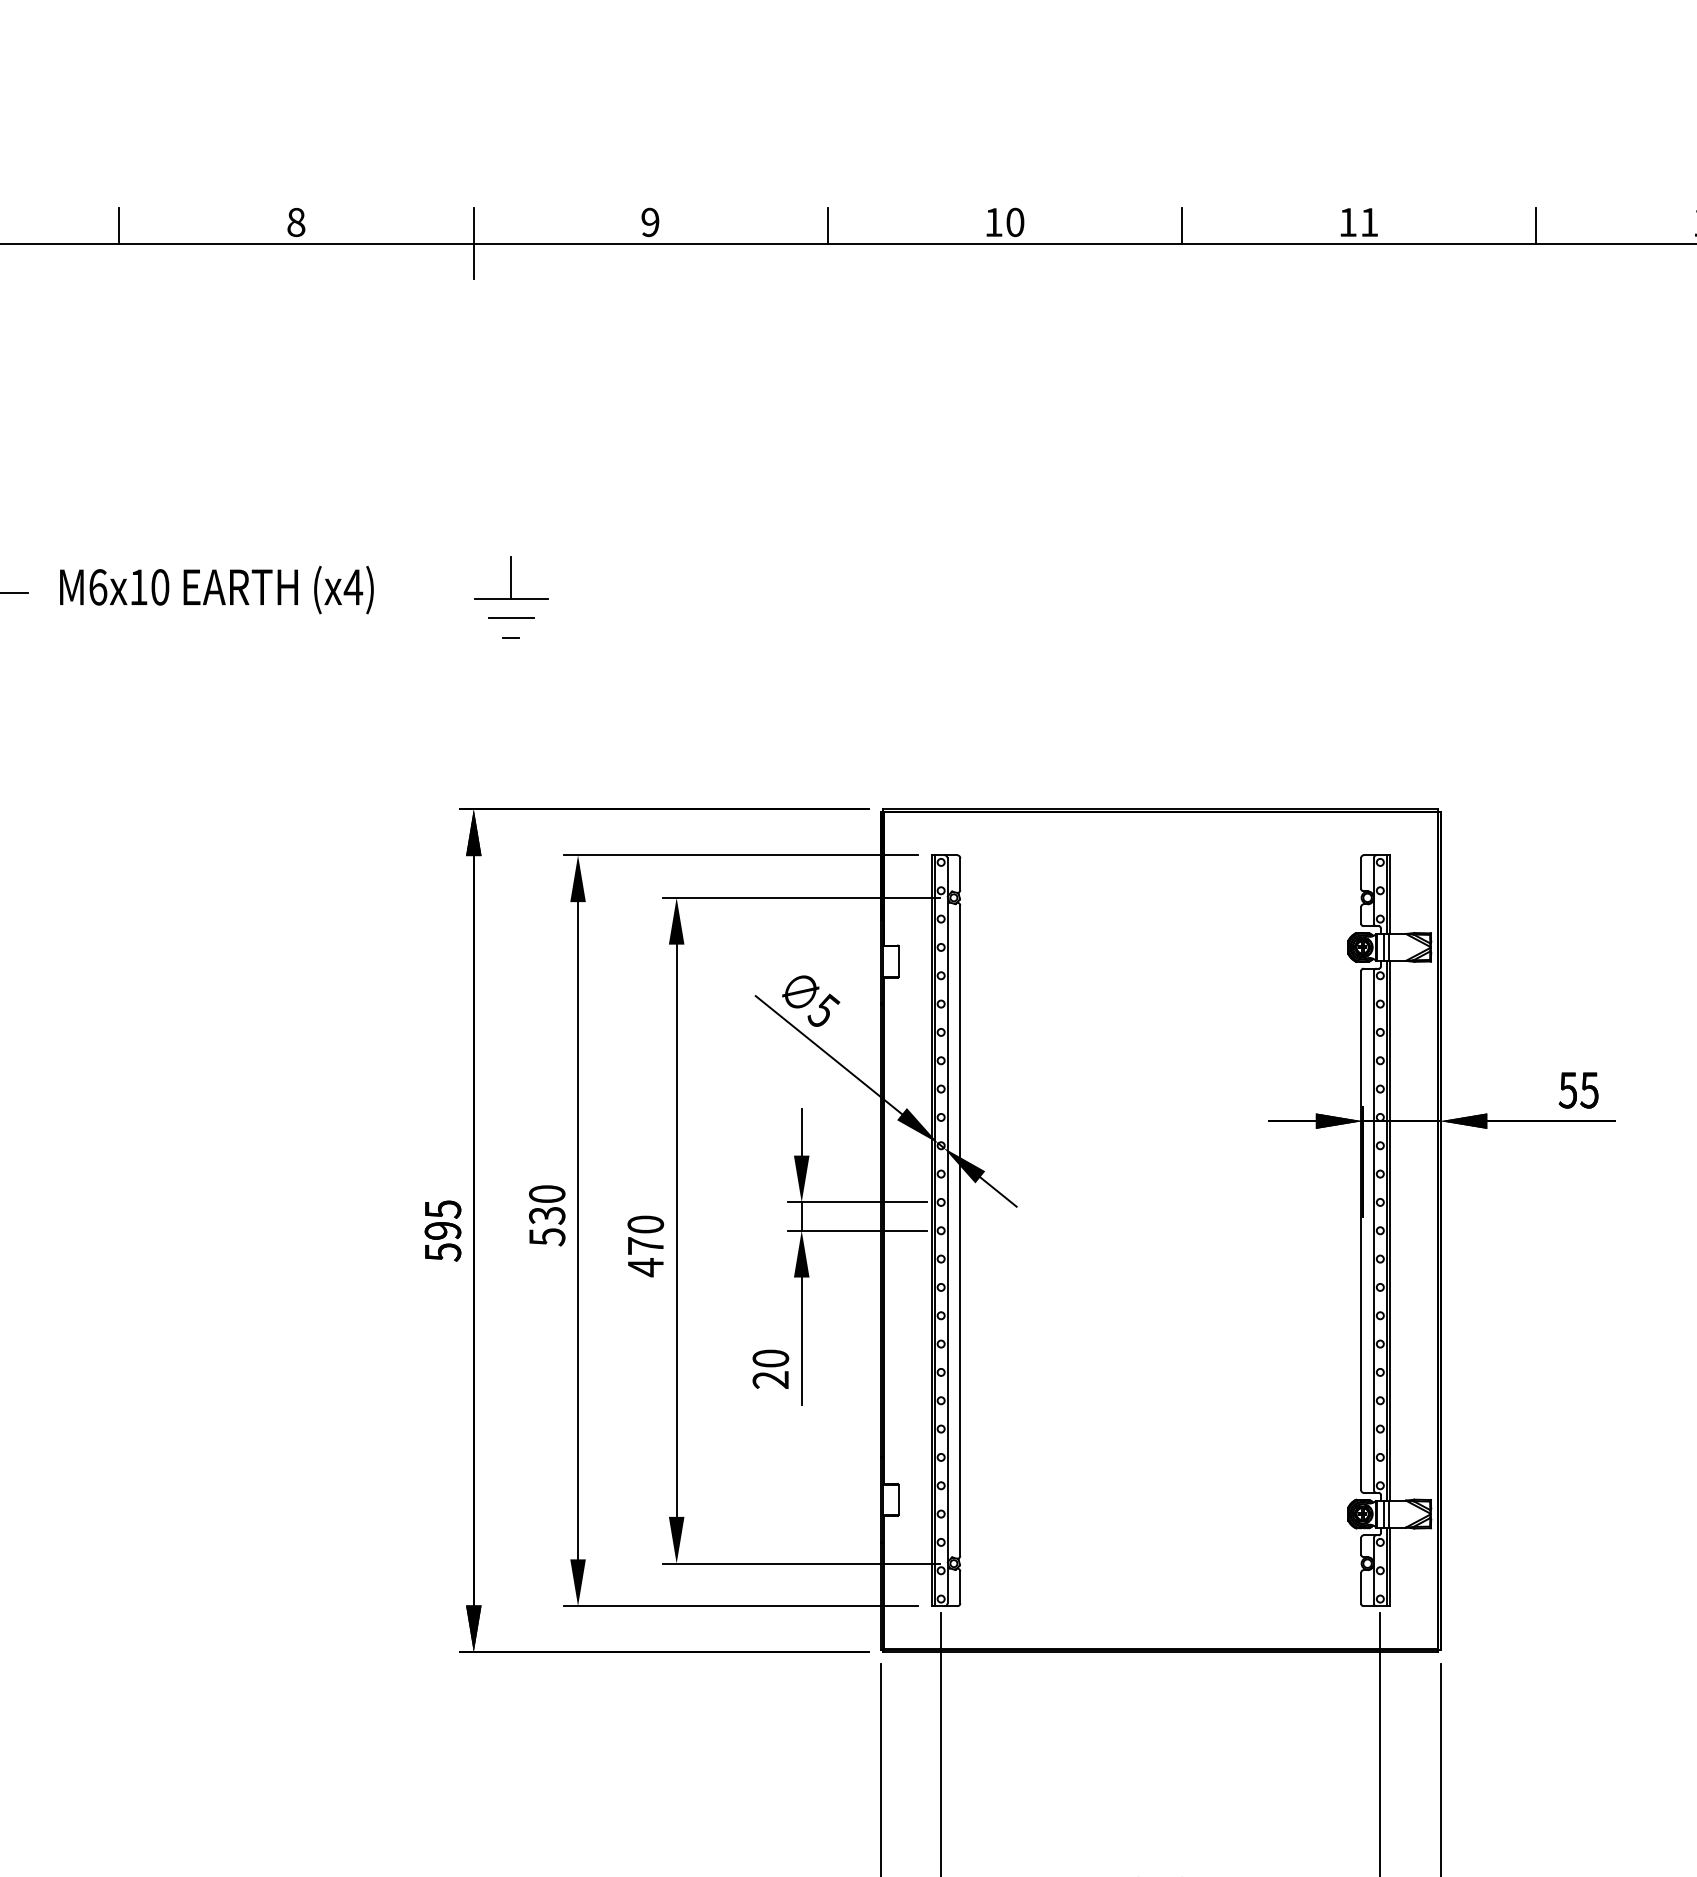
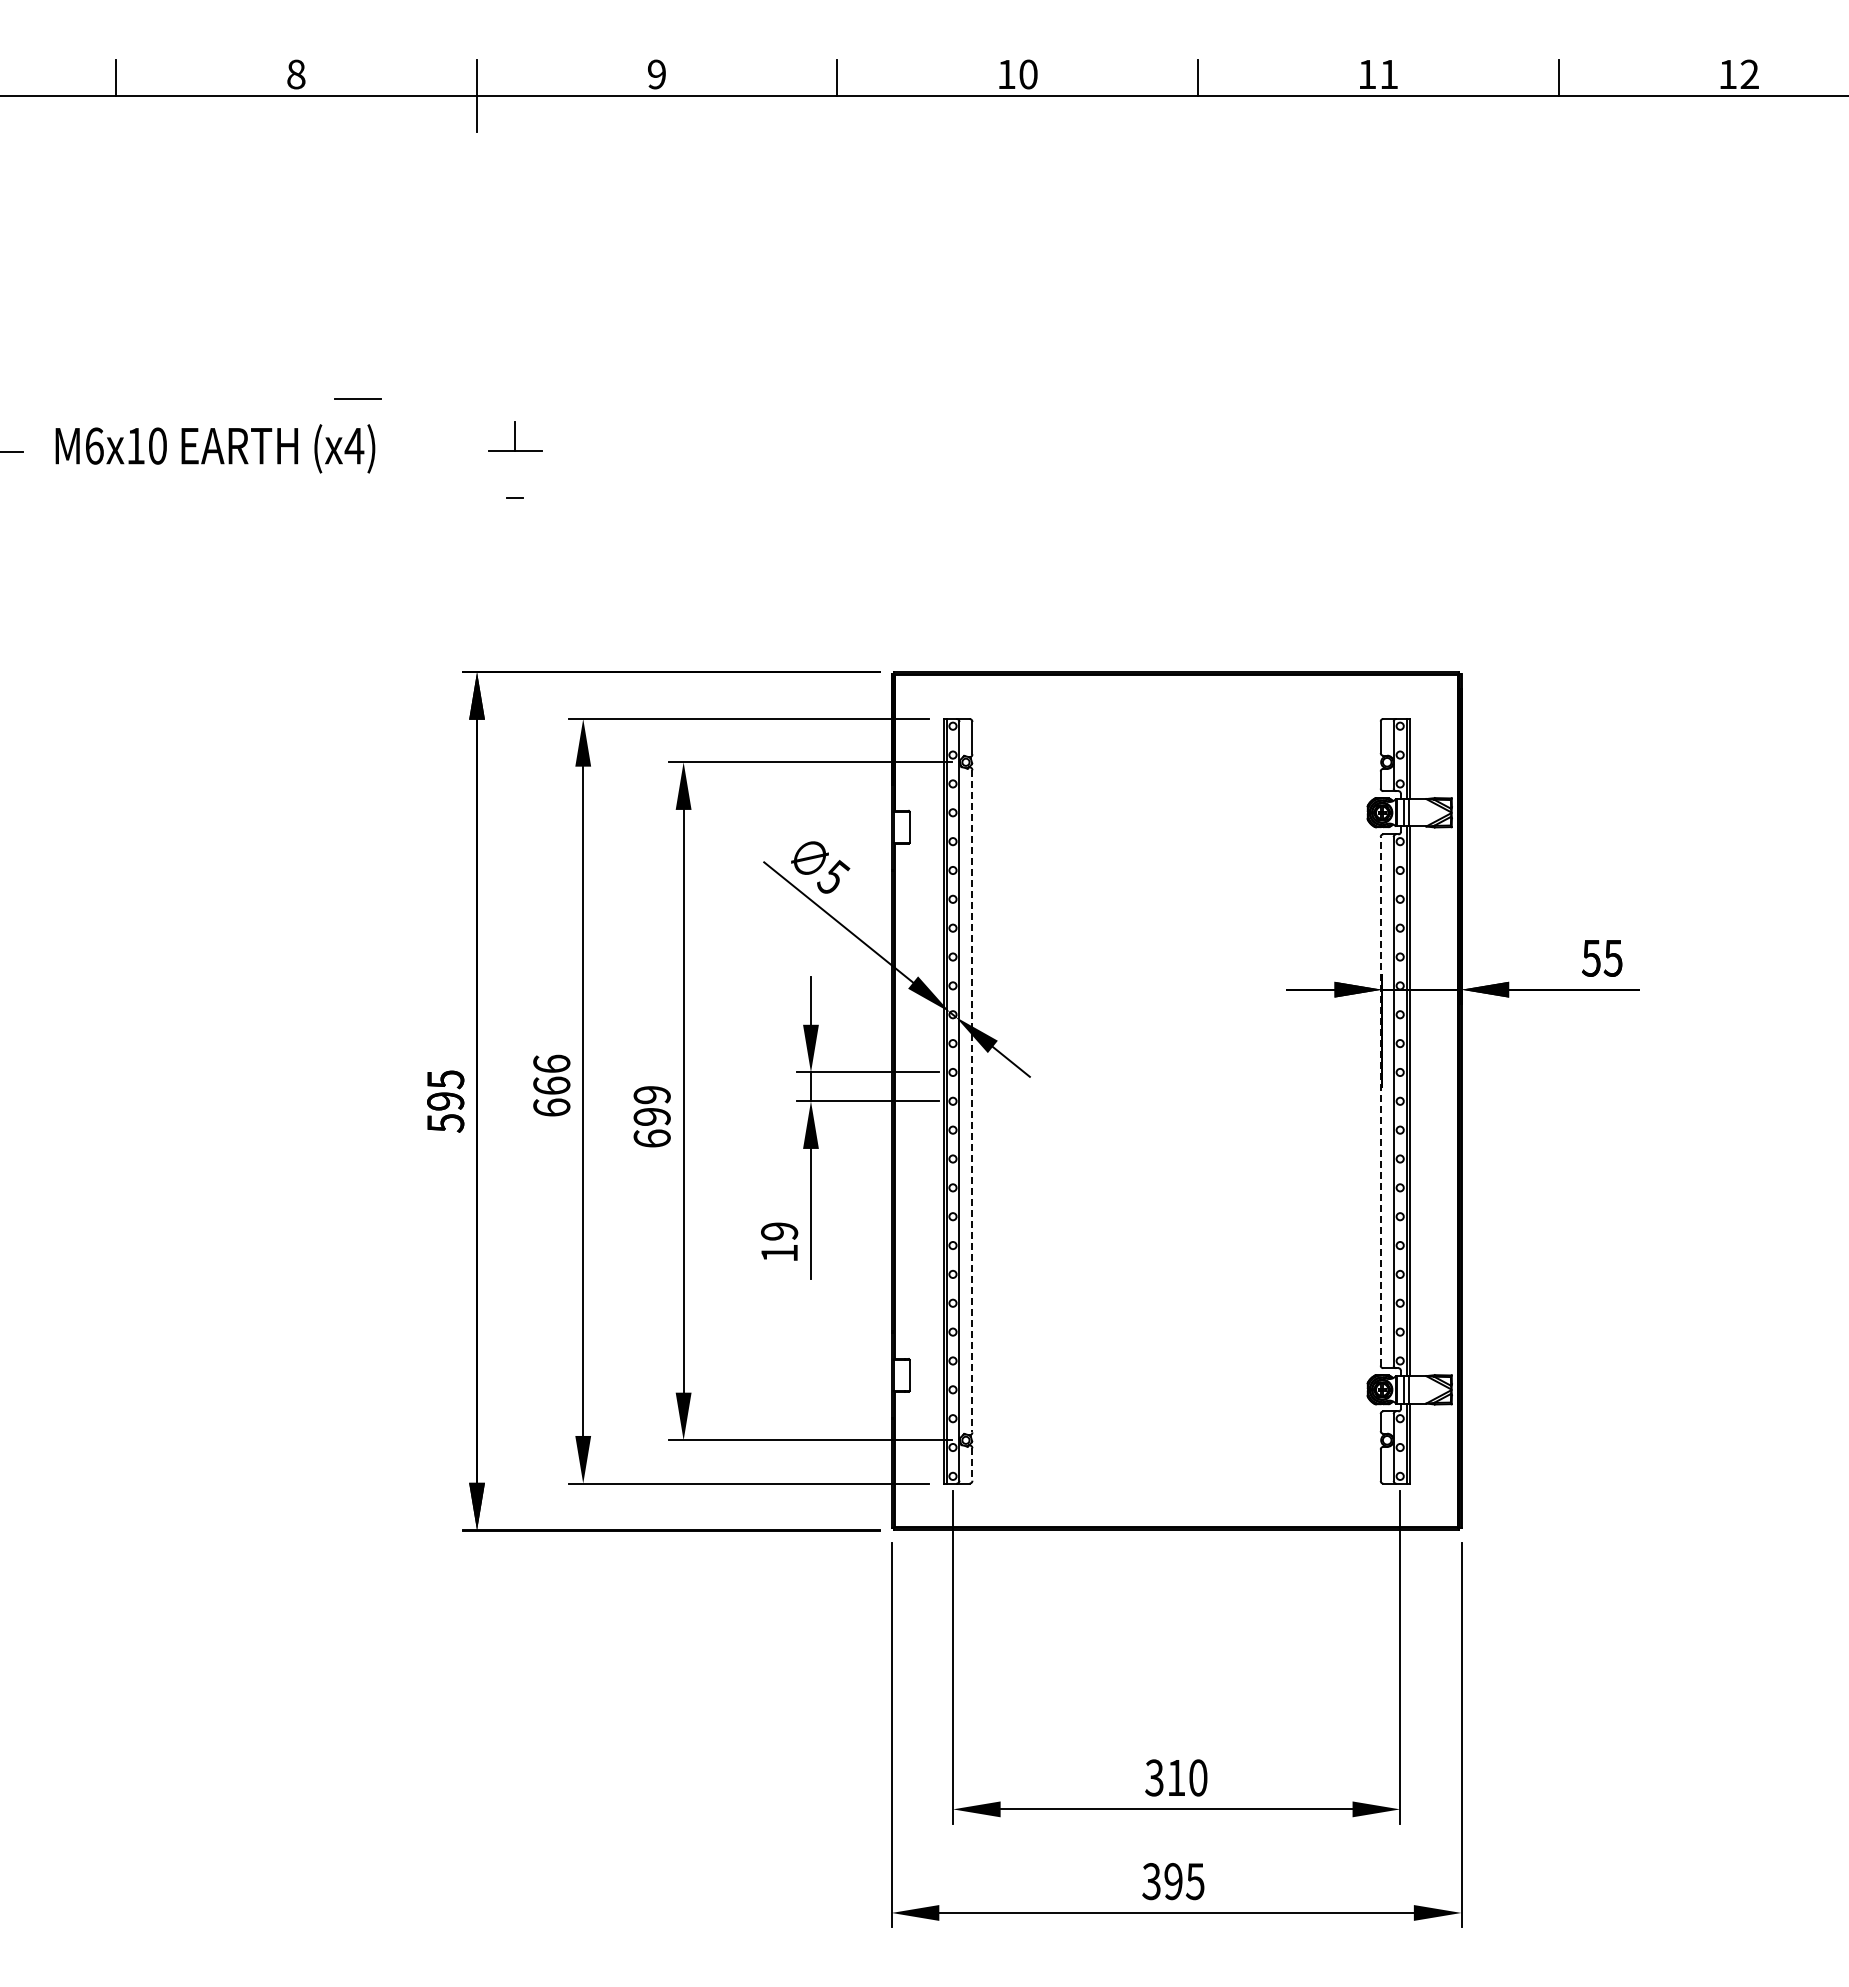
part: (511, 577) -> (515, 436), size x0.7
line: (510, 617) -> (357, 398), moved
text: (546, 1215) -> (551, 1085), 530 -> 666
line: (1360, 1229) -> (1380, 1100), solid -> dashed
line: (960, 1230) -> (972, 1101), solid -> dashed
text: (645, 1246) -> (651, 1117), 470 -> 699
text: (770, 1369) -> (779, 1242), 20 -> 19
line: (960, 1587) -> (972, 1464), solid -> dashed

